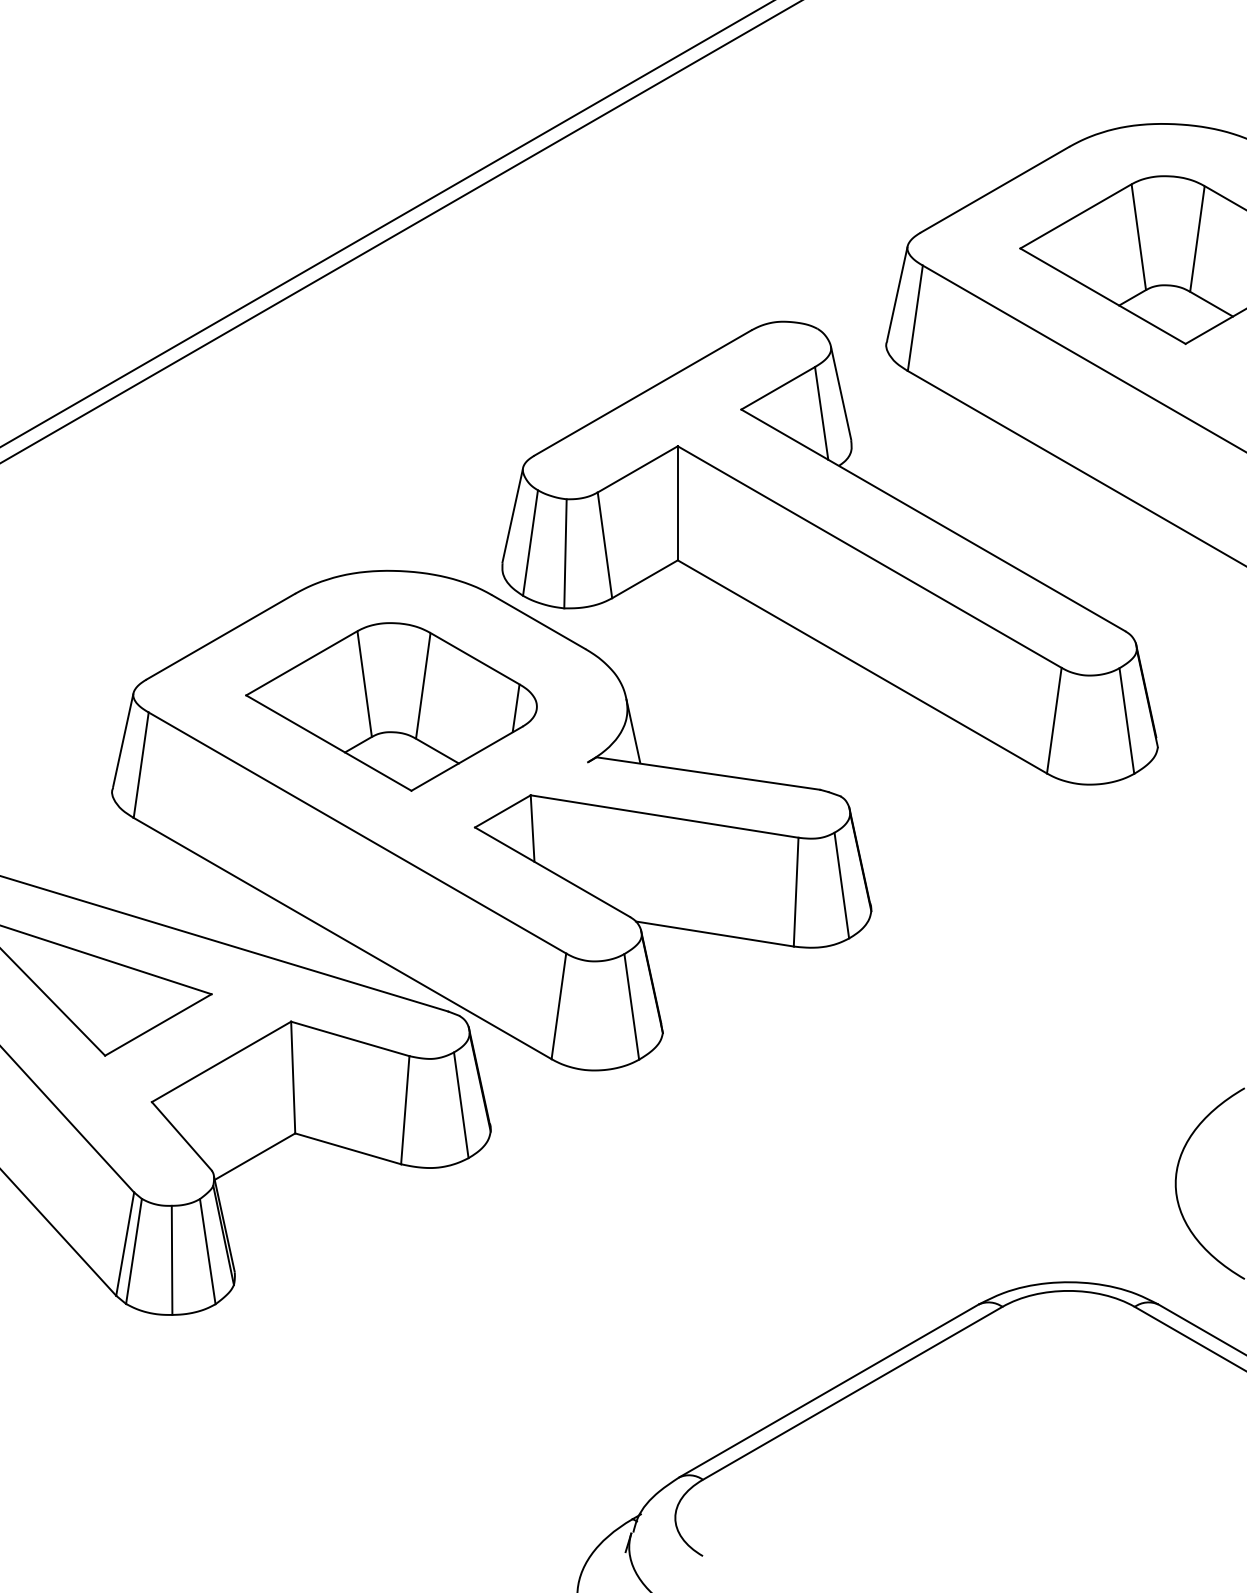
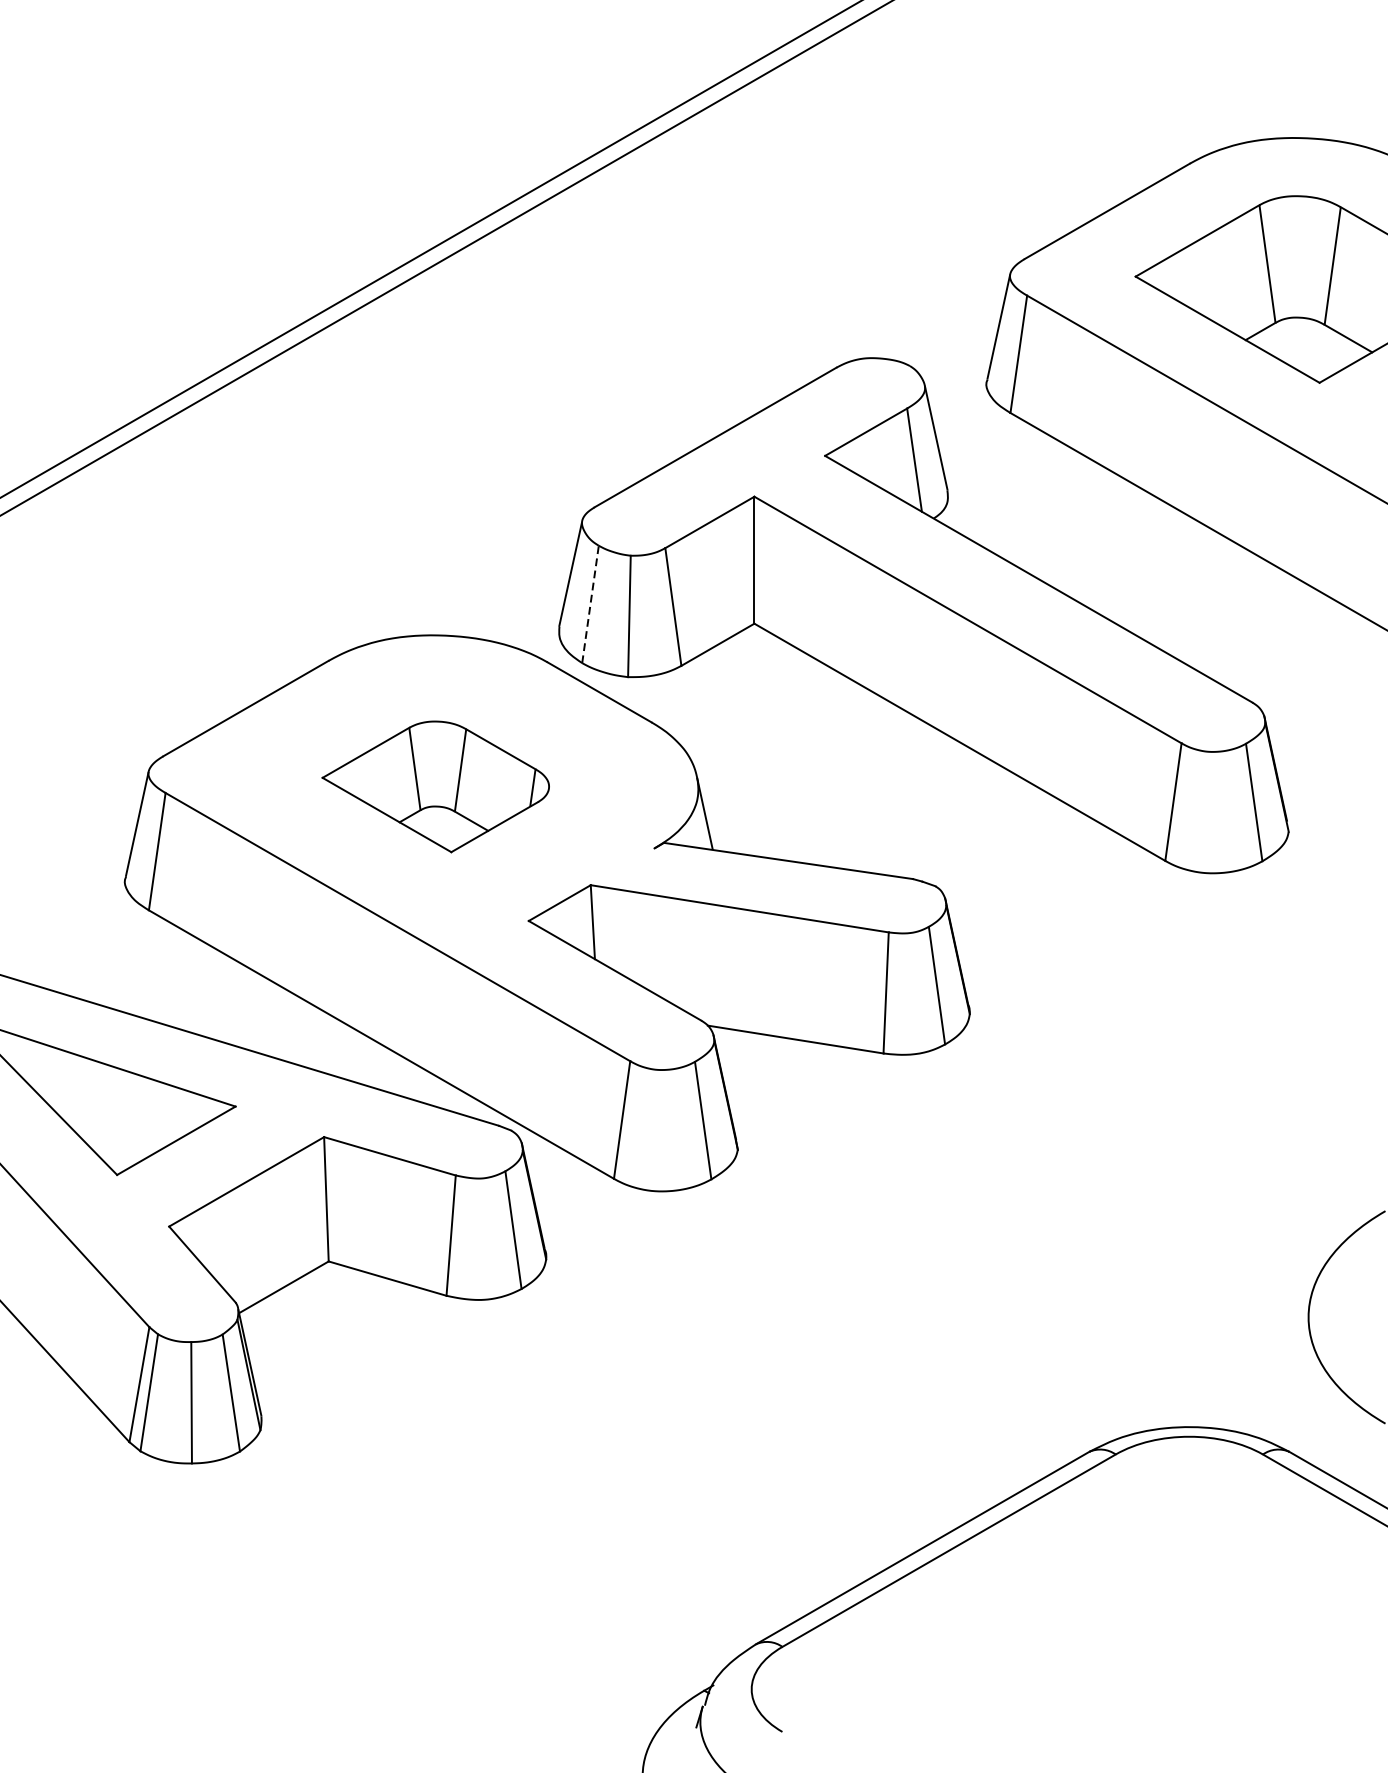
line: (530, 542) -> (590, 603), solid -> dashed
part: (391, 706) -> (435, 786), size x0.7

